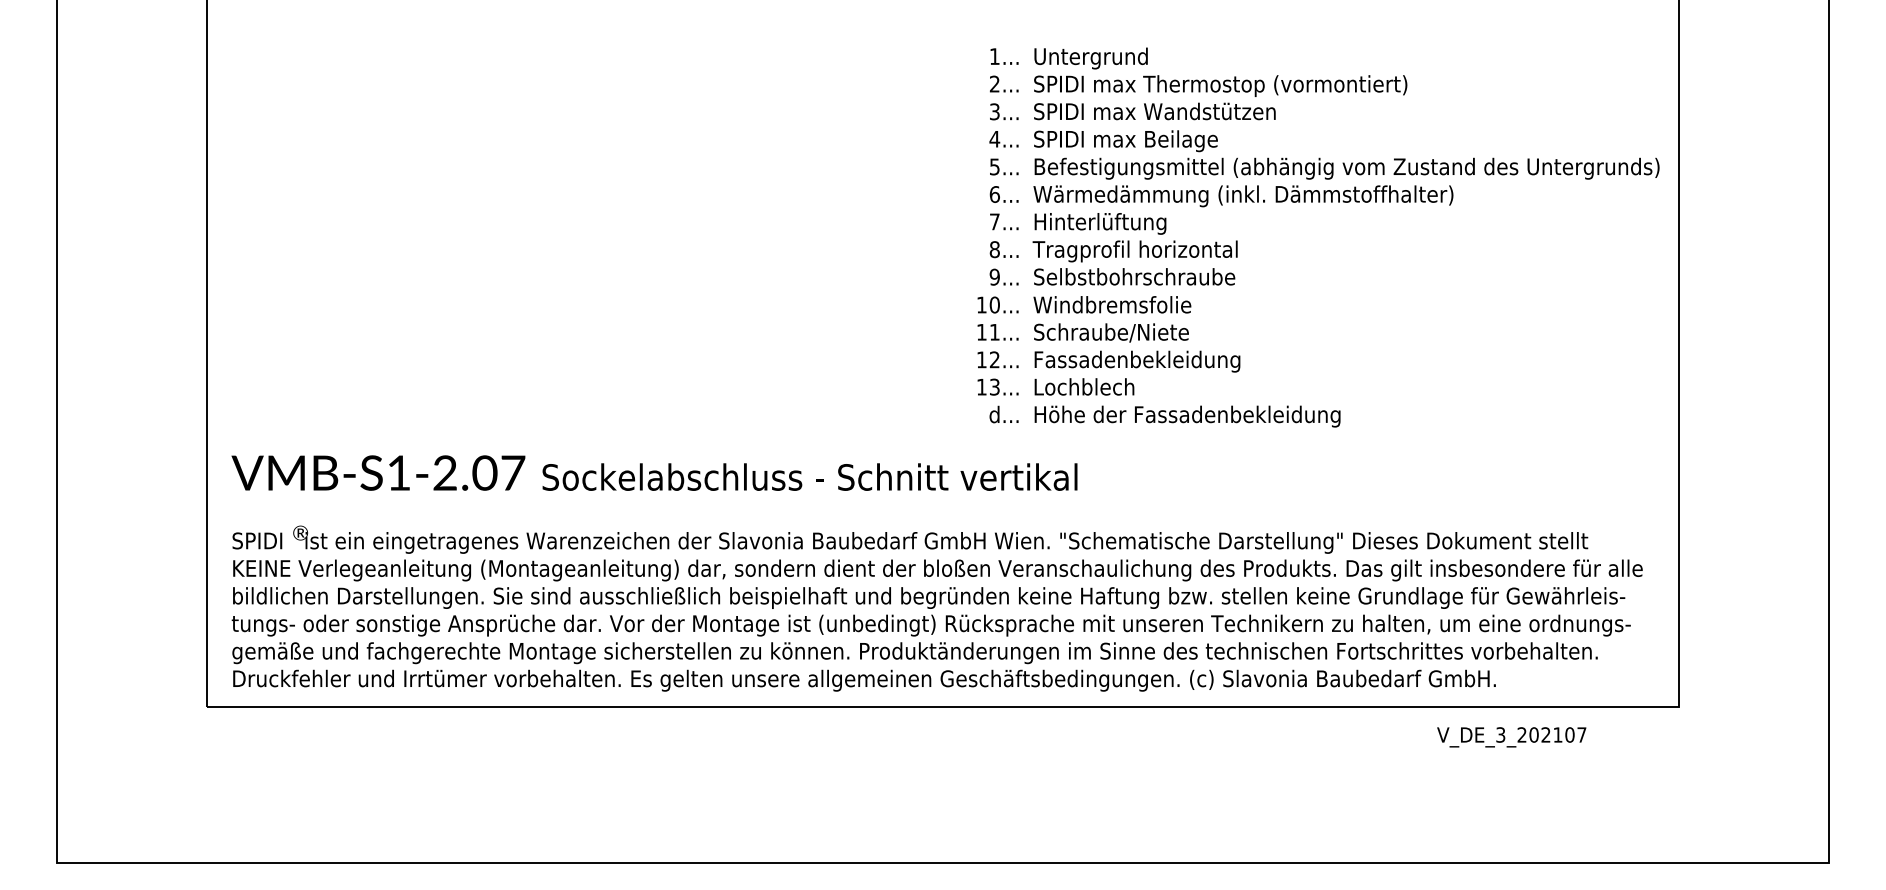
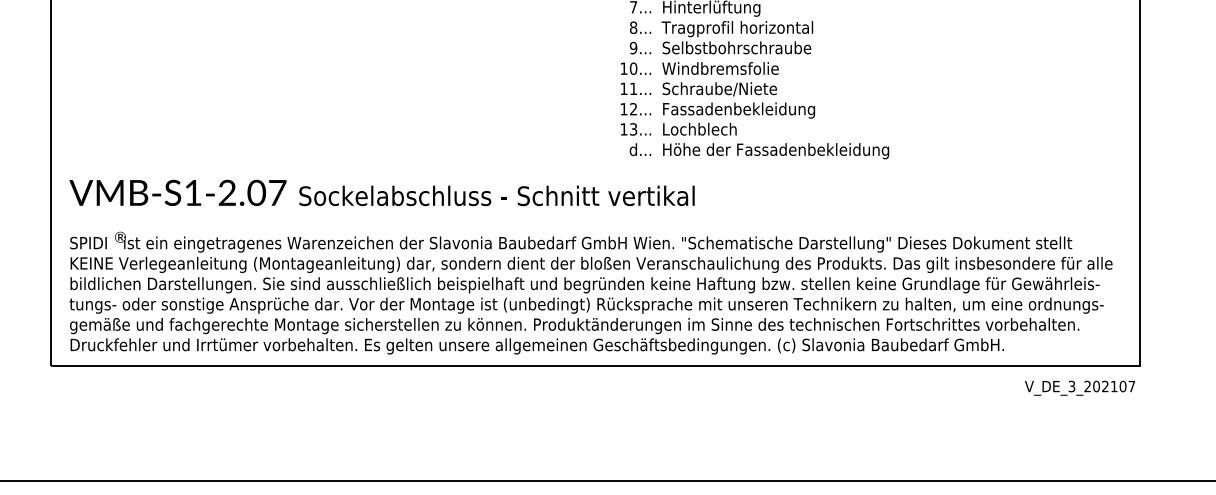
text: (1511, 737) -> (1079, 388), moved

